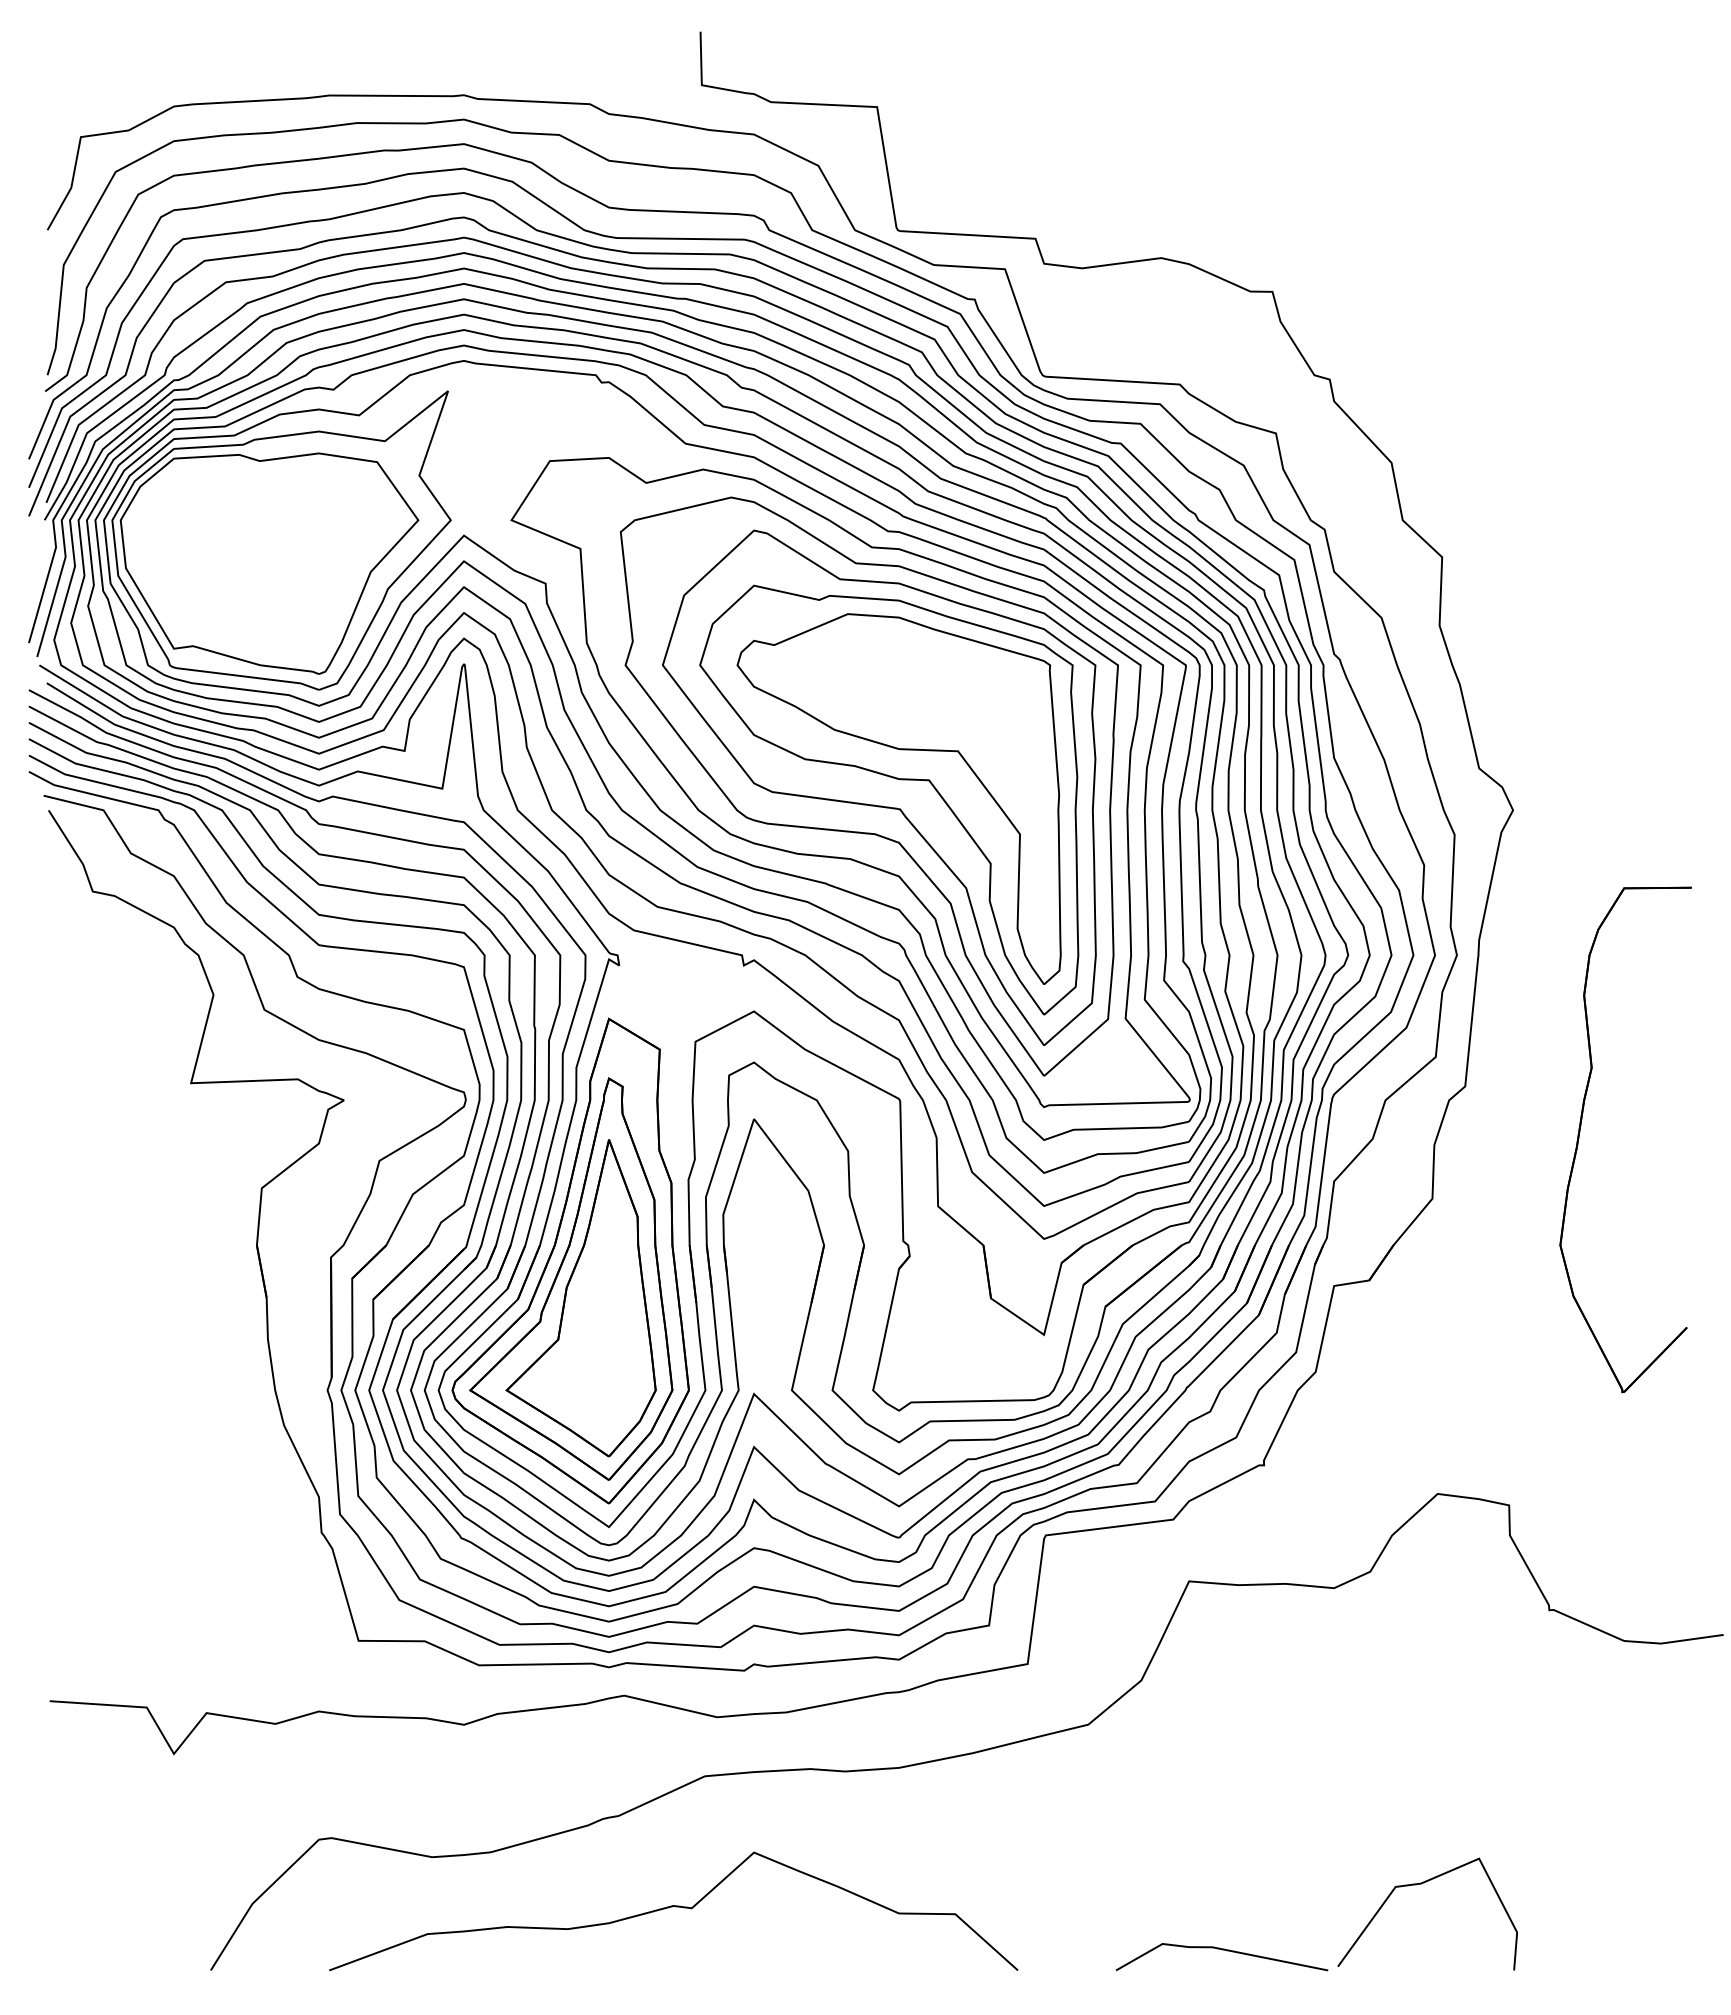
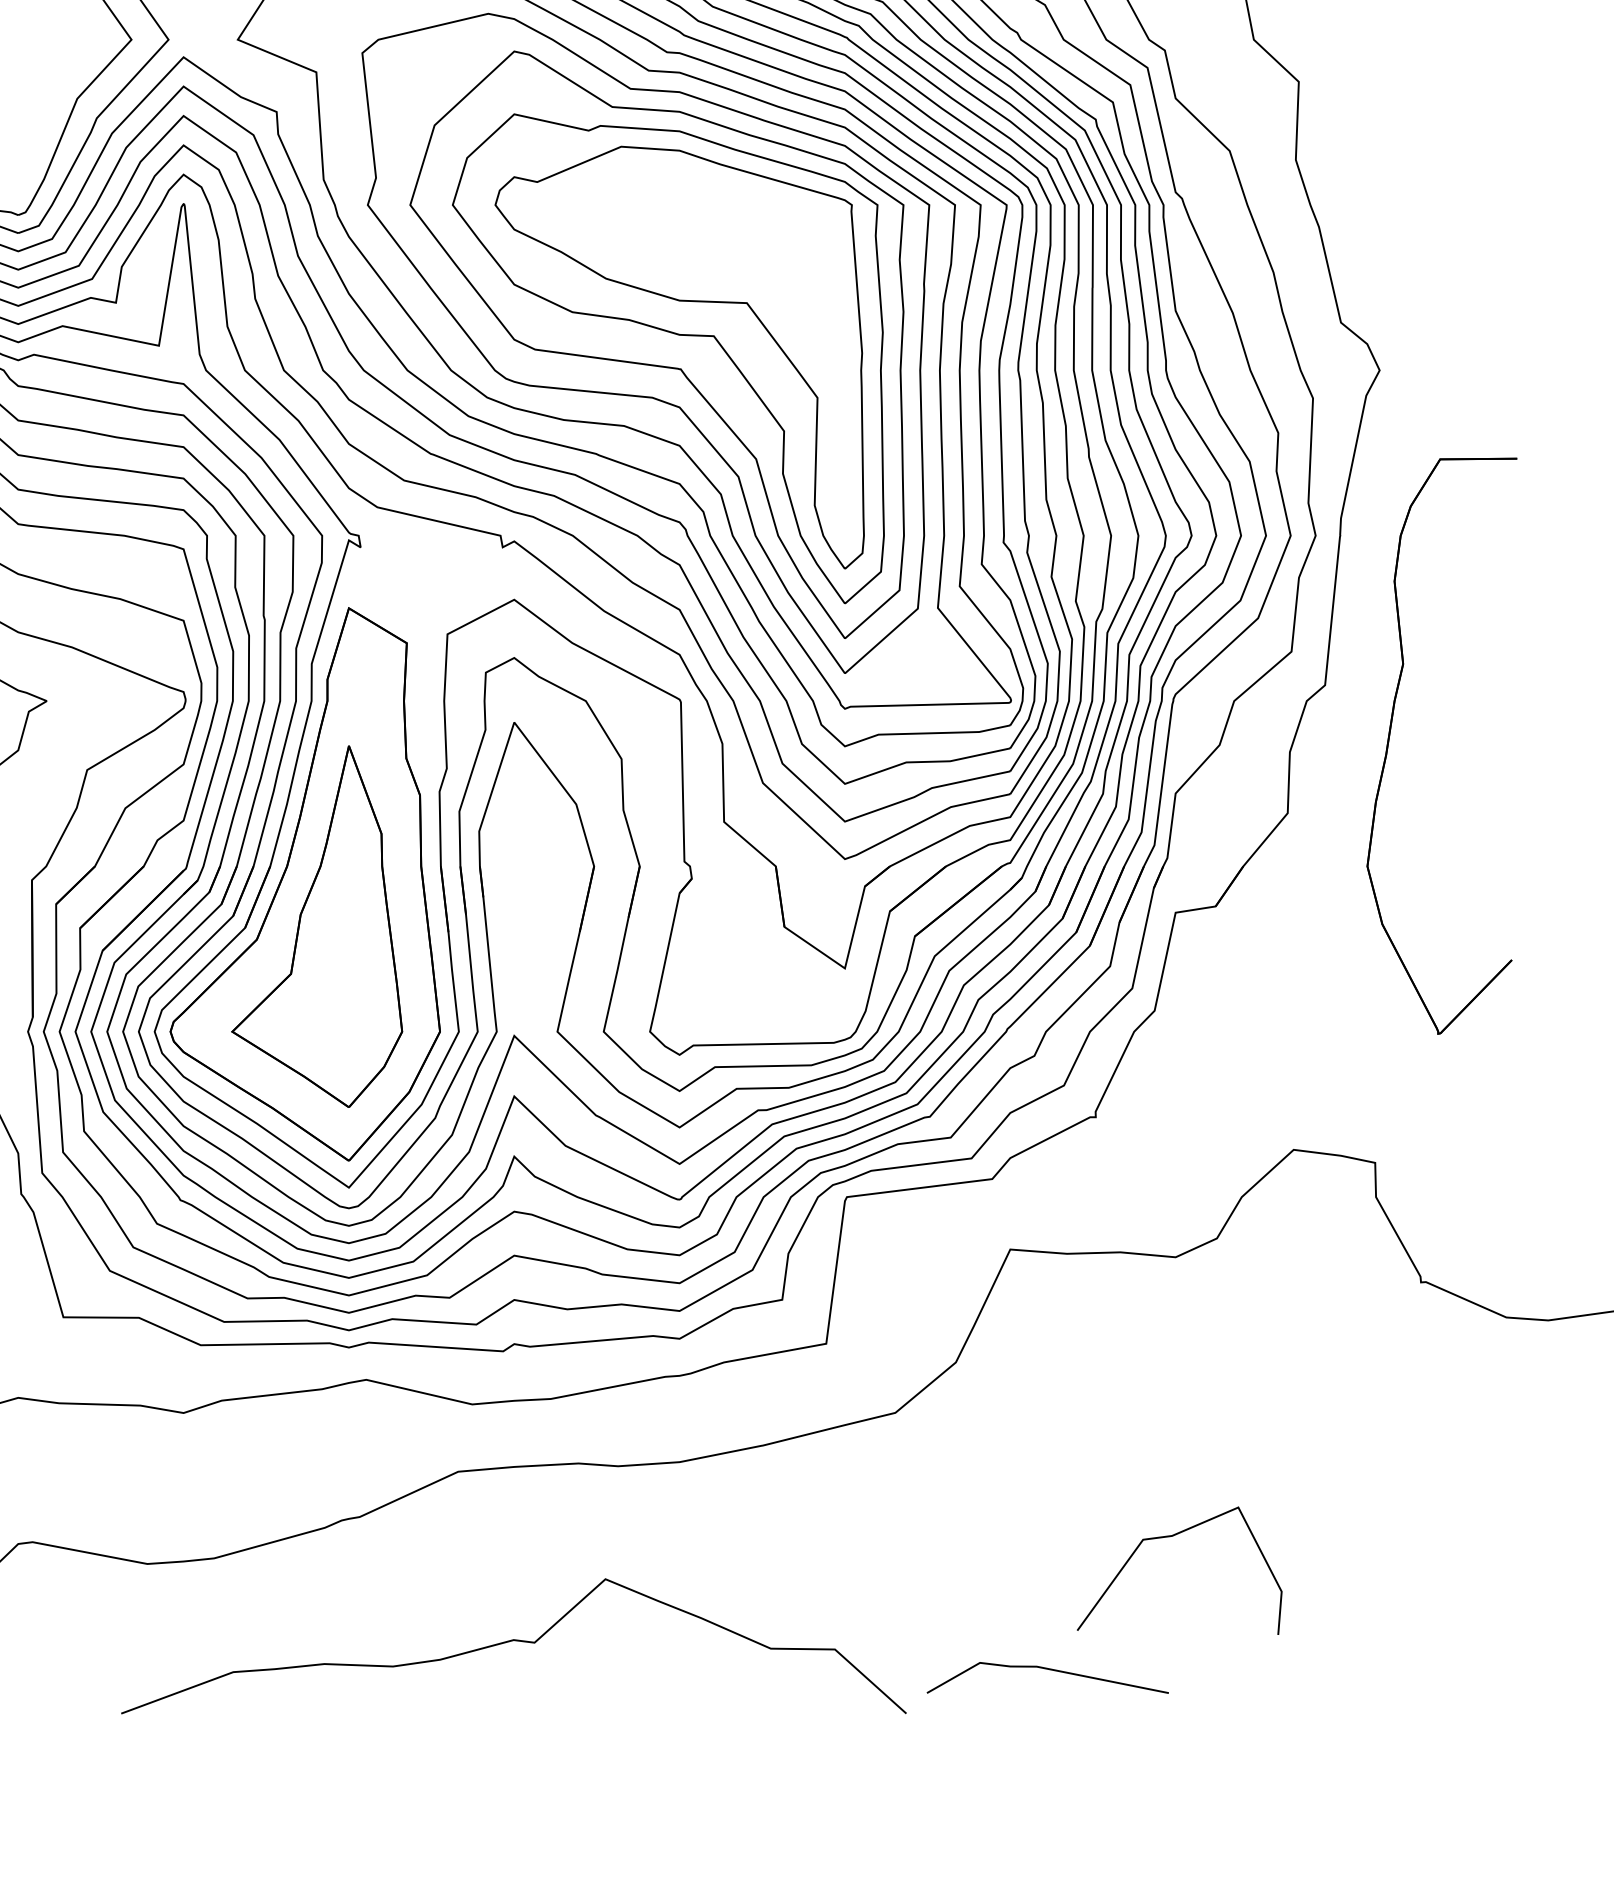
part: (1580, 1132) -> (1390, 737), moved
part: (571, 1278) -> (306, 904), removed
curve: (1421, 1884) -> (1172, 1536), moved
curve: (672, 1907) -> (512, 1641), moved

